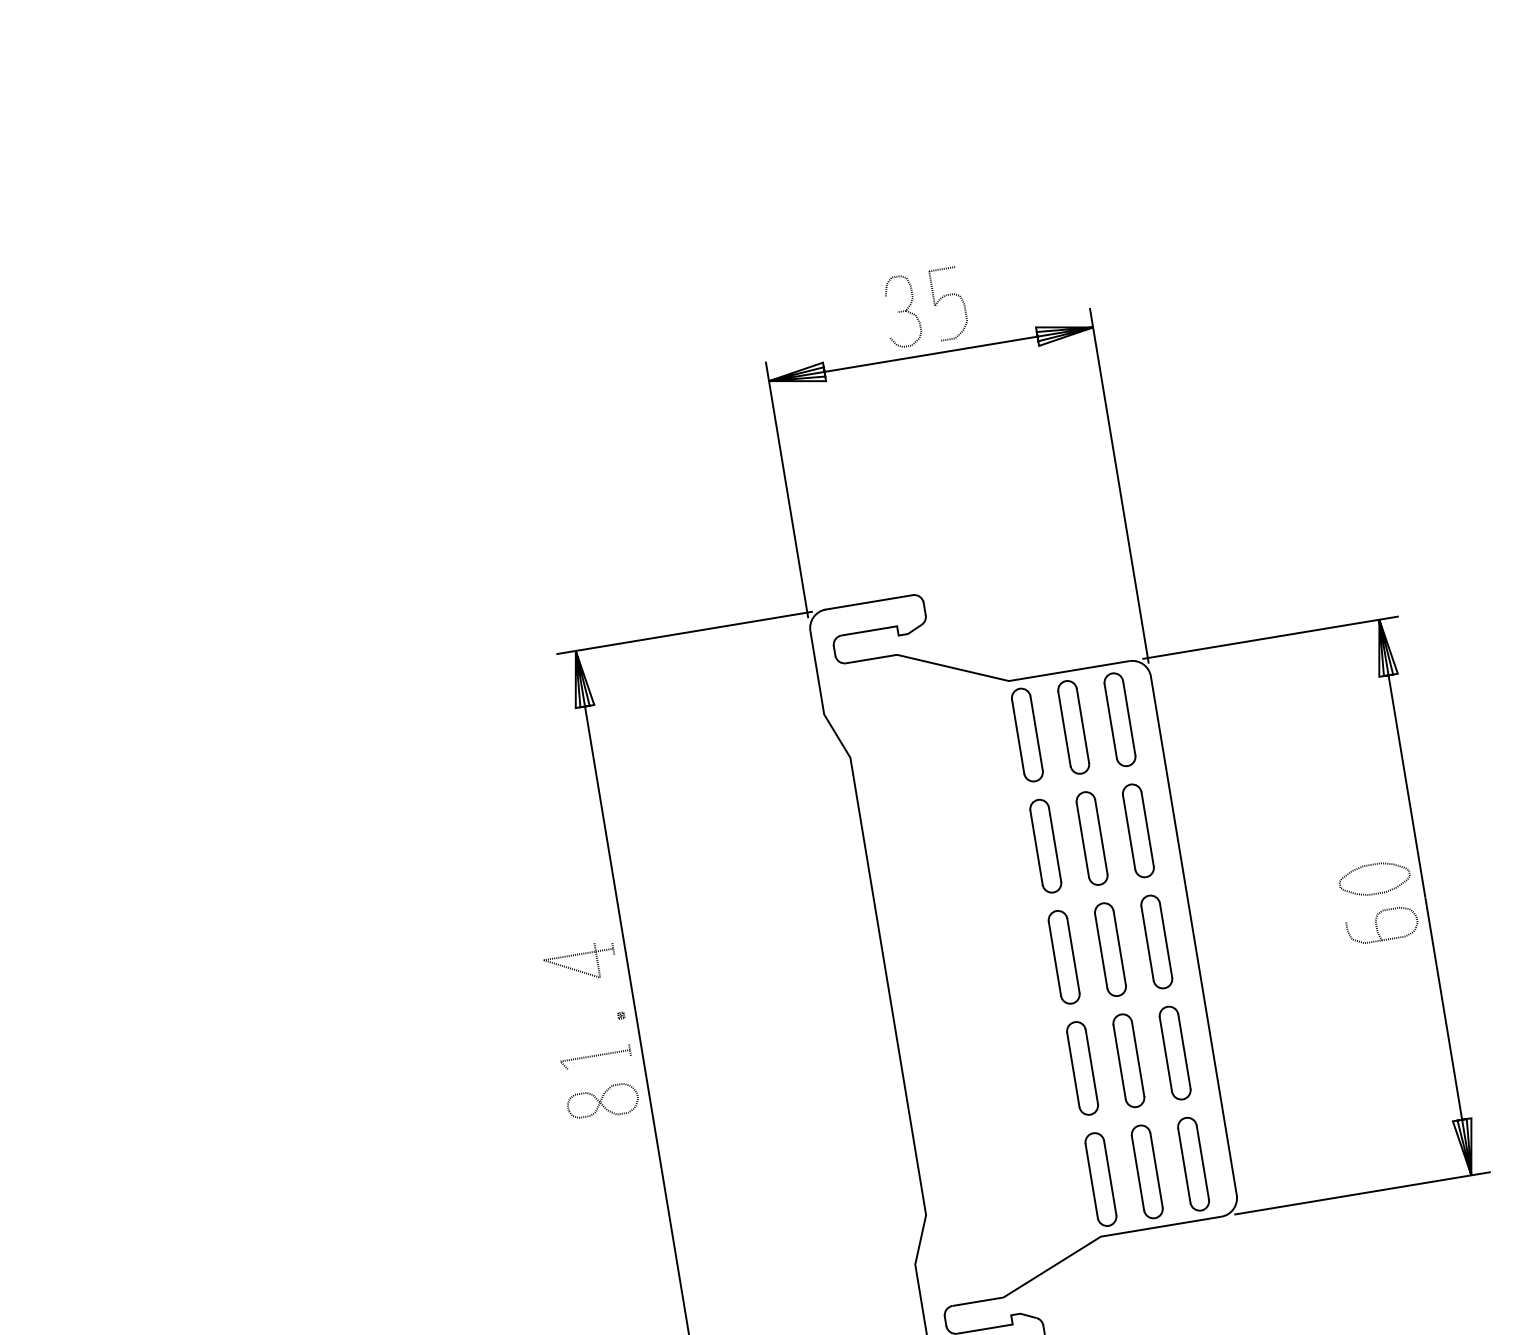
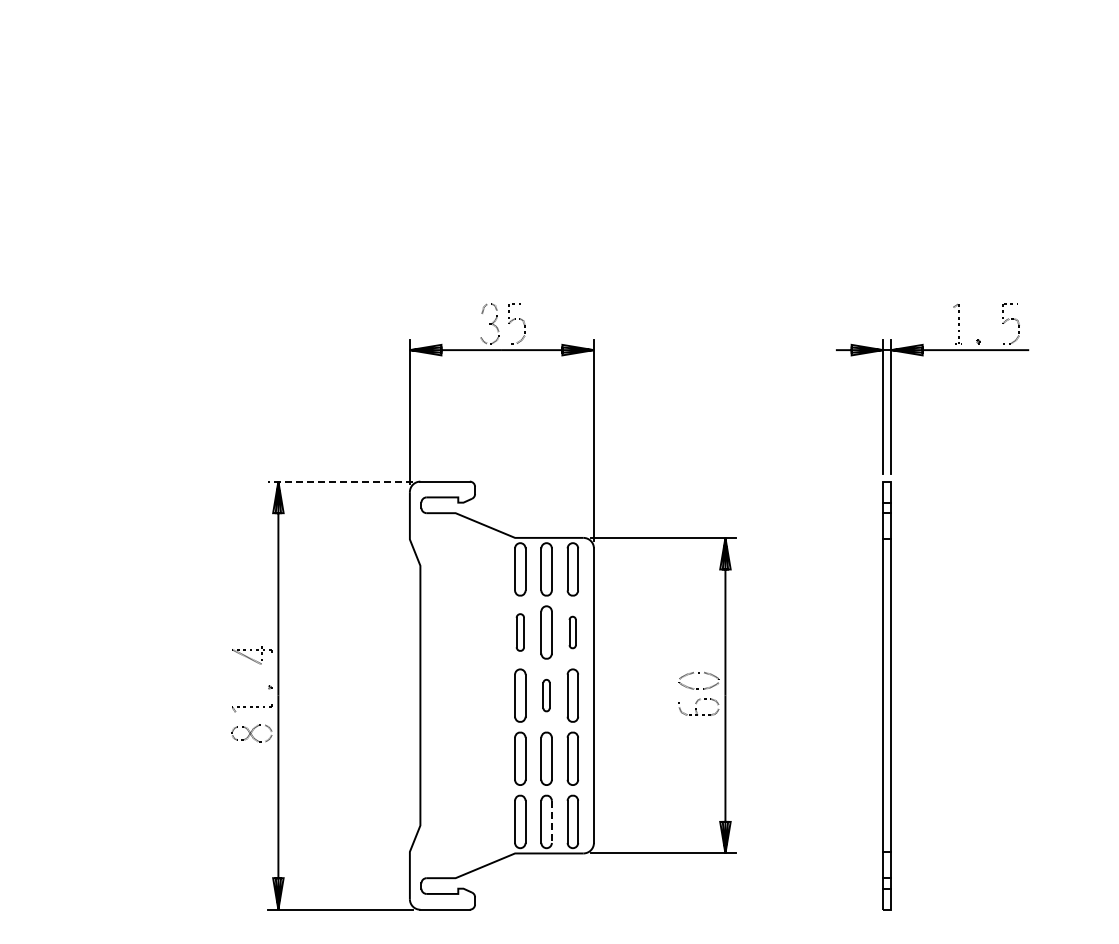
line: (683, 632) -> (339, 481), solid -> dashed
part: (1137, 830) -> (572, 632), size x0.6
part: (1046, 846) -> (520, 632), size x0.7
part: (1110, 949) -> (546, 695), size x0.6
line: (1156, 1171) -> (551, 822), solid -> dashed

